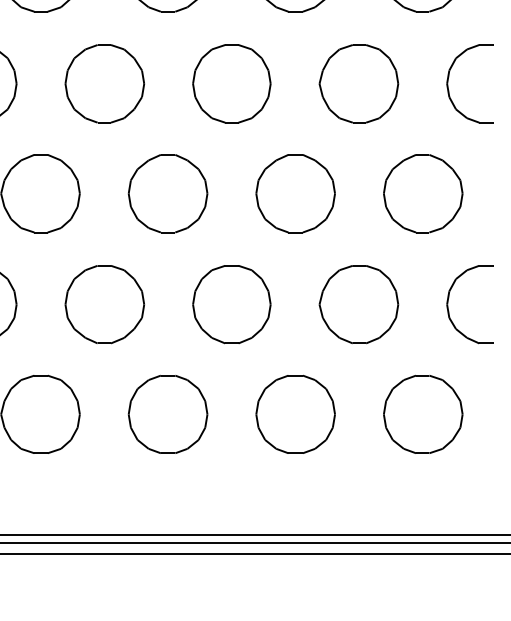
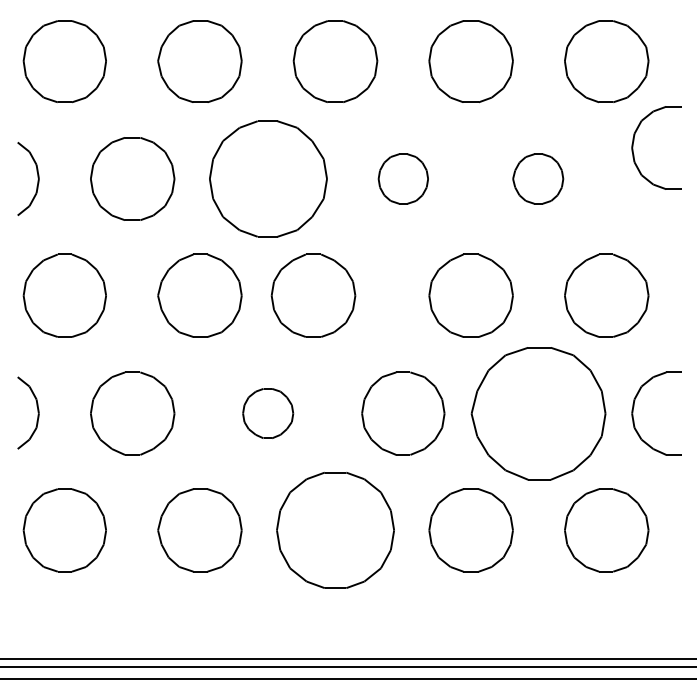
part: (449, 77) -> (634, 141), moved
part: (104, 83) -> (267, 178), size x1.4
part: (232, 83) -> (403, 178), size x0.6
part: (358, 83) -> (537, 178), size x0.6
part: (168, 193) -> (313, 295), moved
part: (104, 304) -> (267, 413), size x0.6
part: (358, 304) -> (537, 413), size x1.6
part: (168, 414) -> (335, 530), size x1.4

